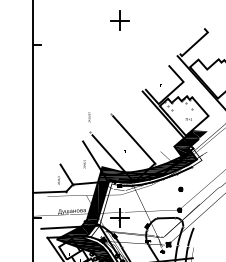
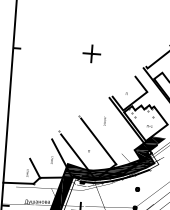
part: (119, 20) -> (91, 53), moved
text: (89, 117) -> (104, 121), moved

